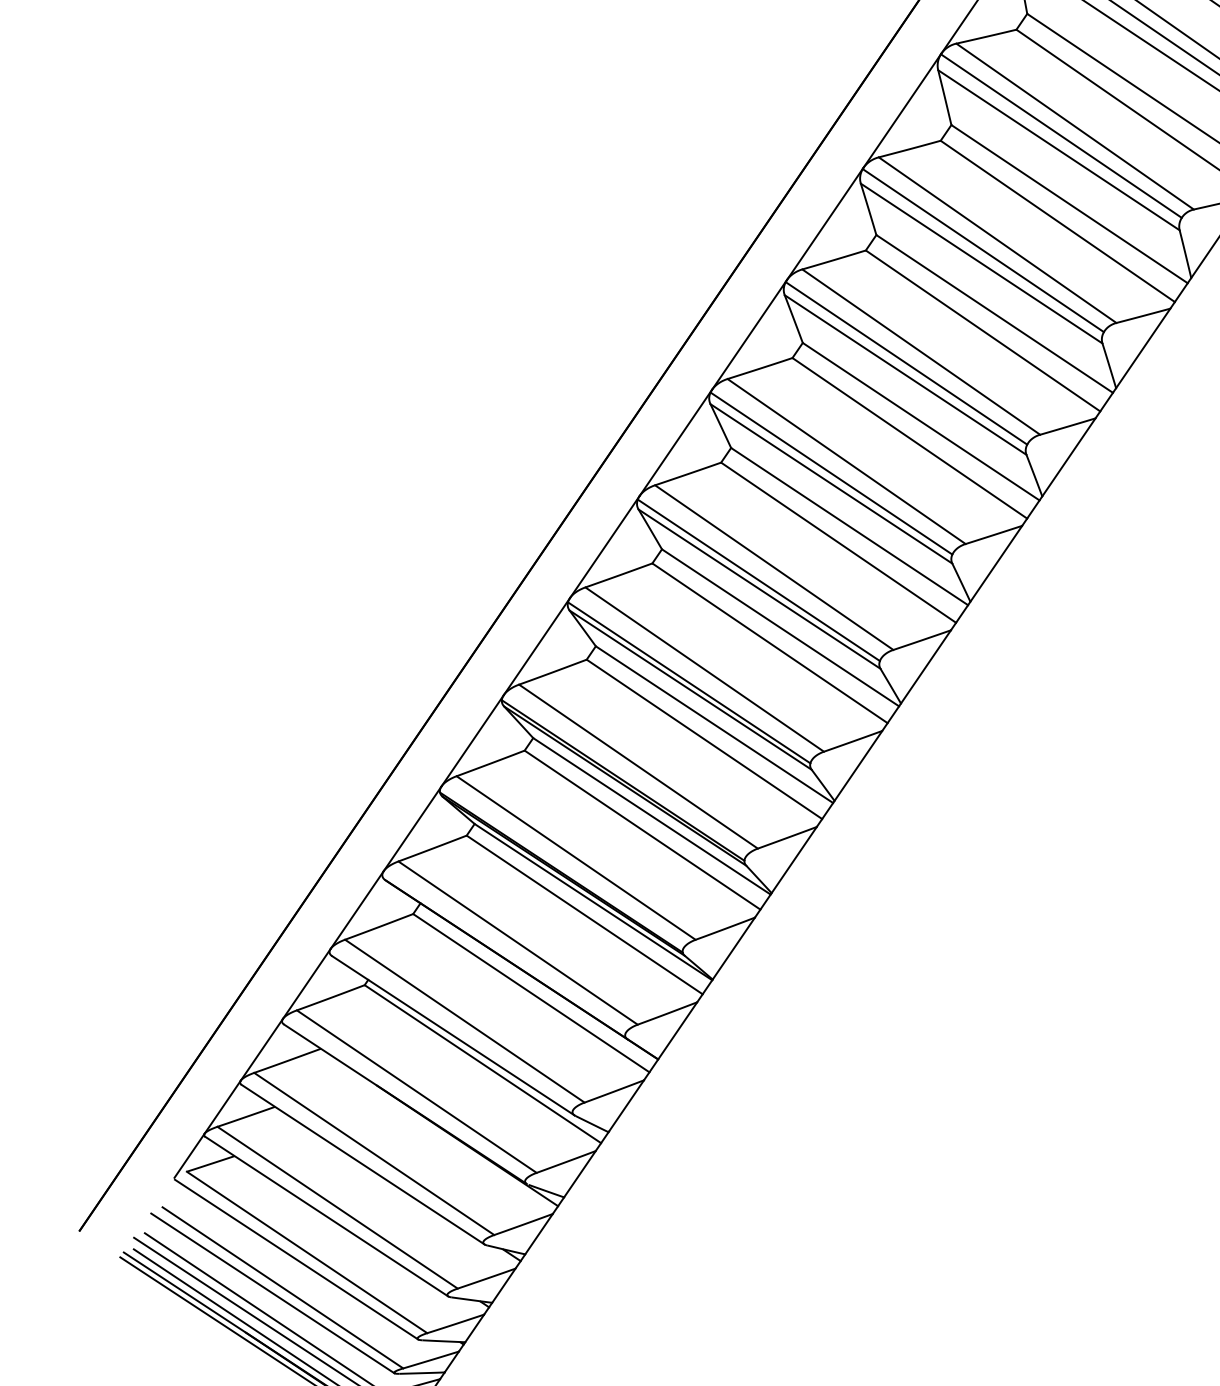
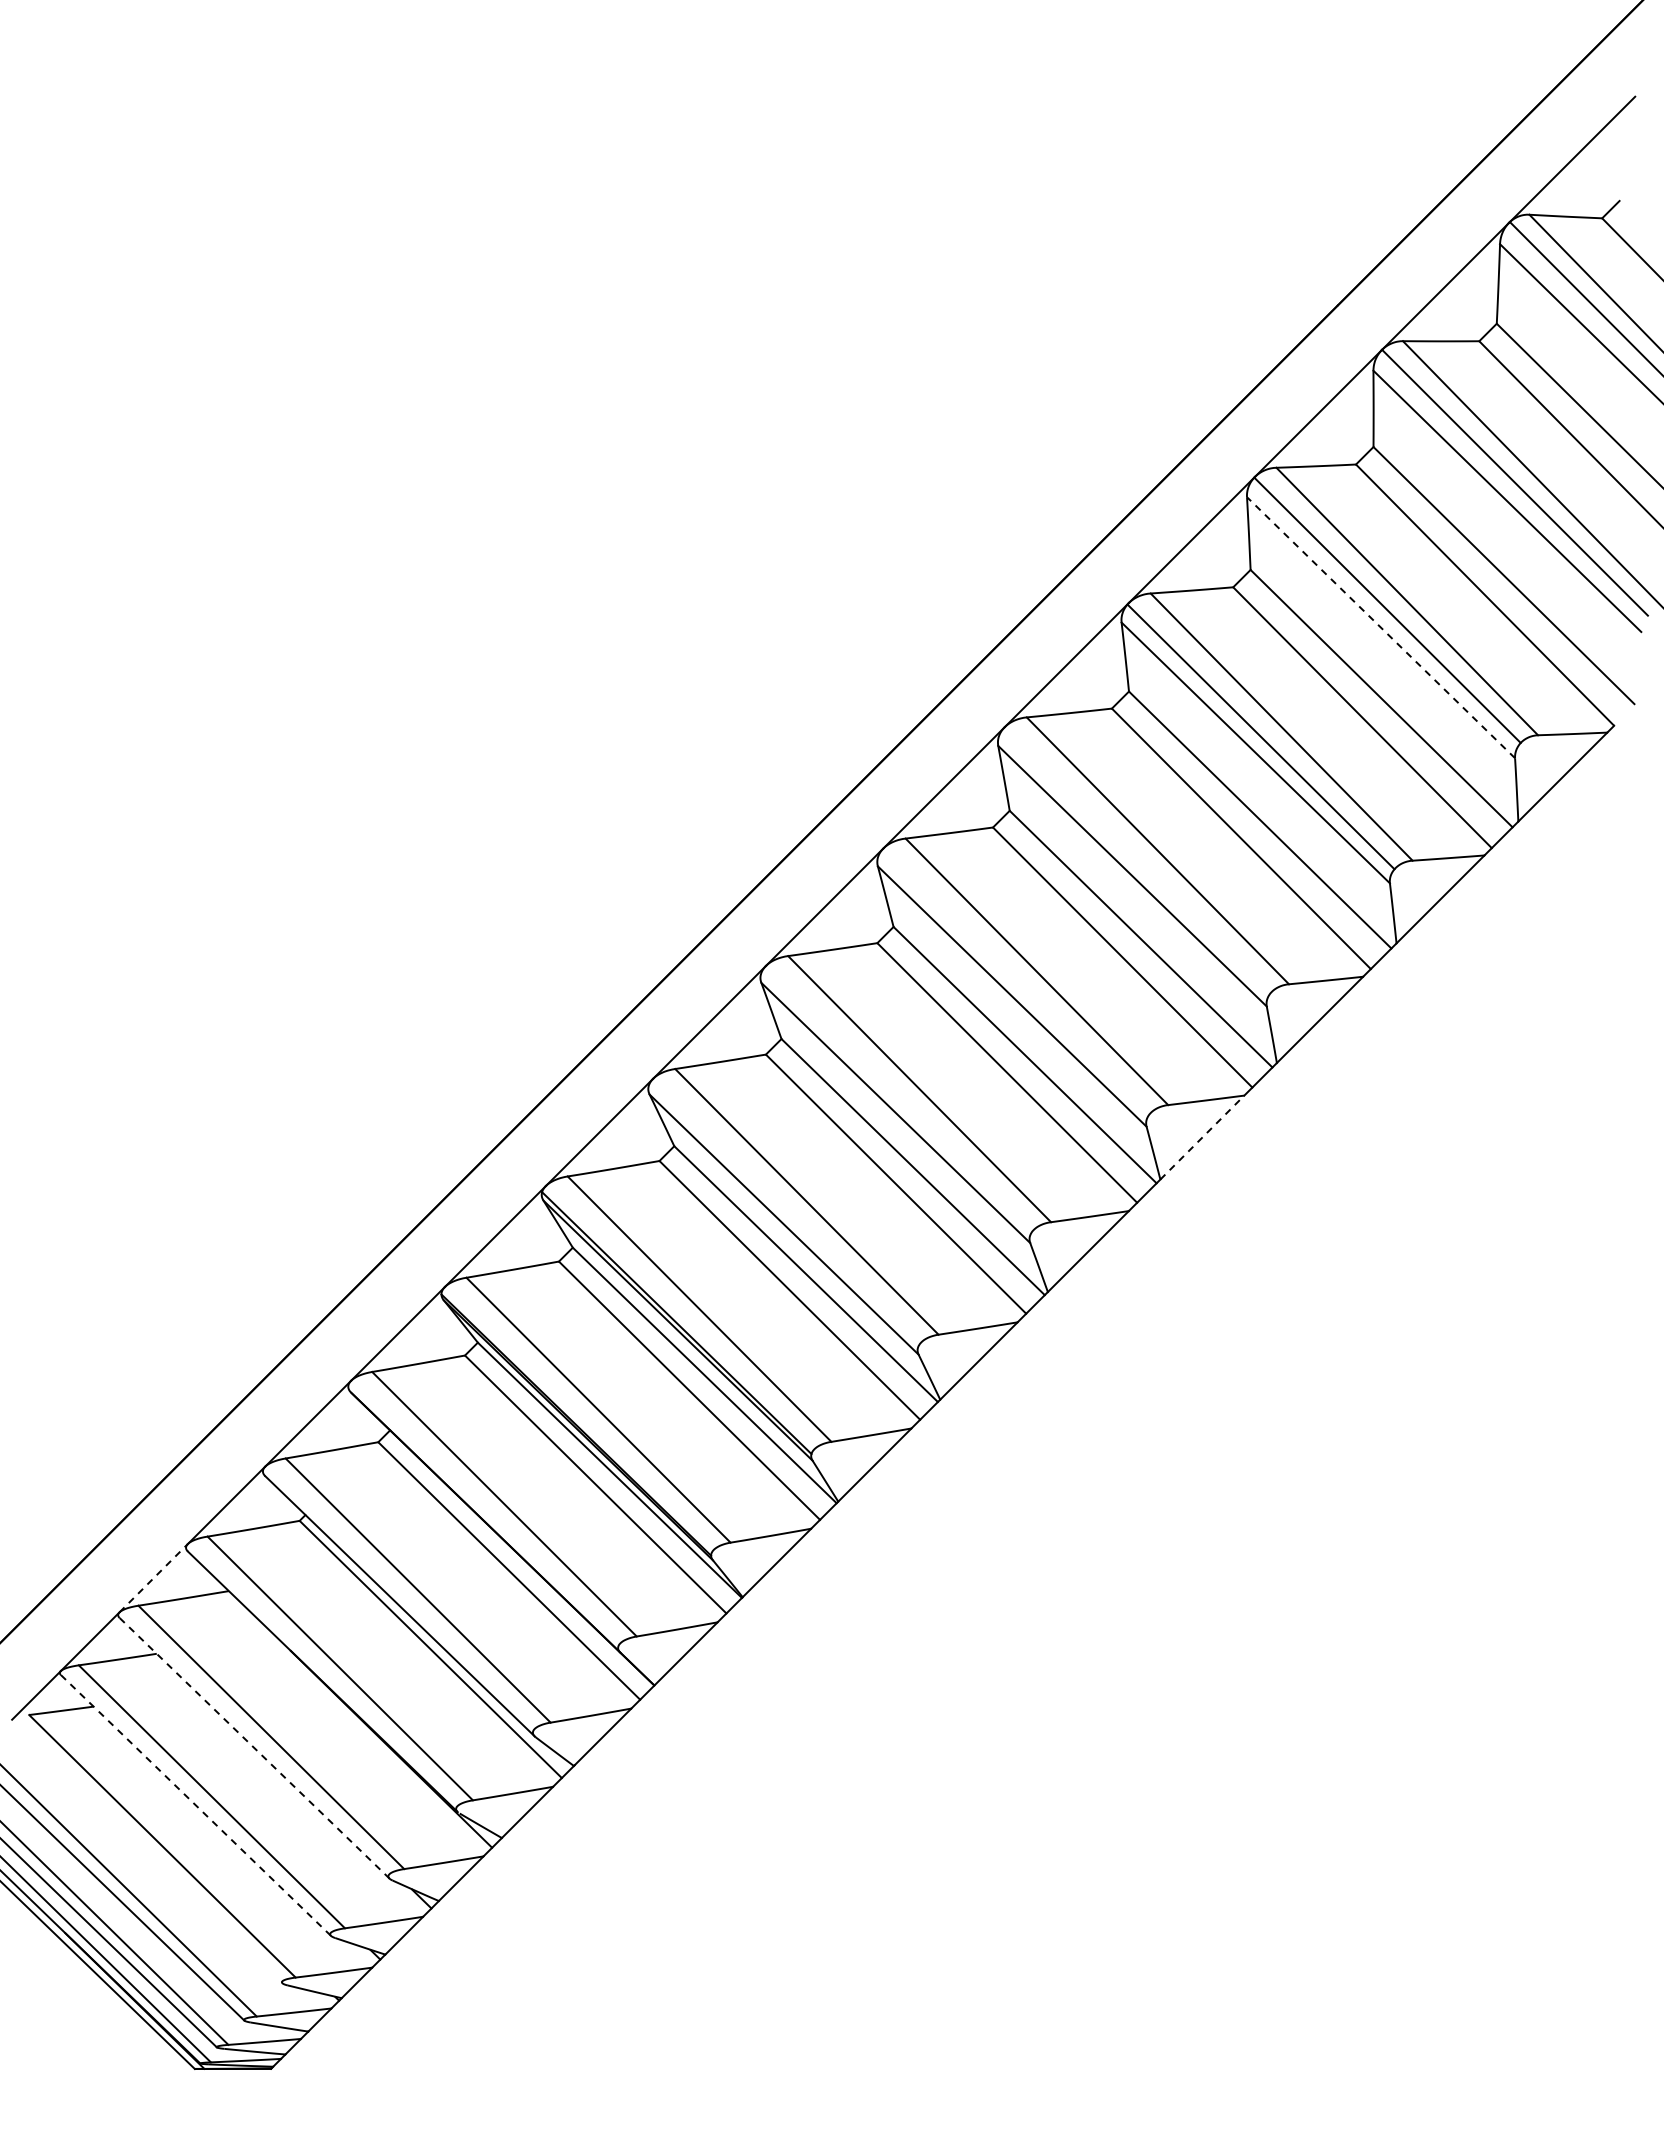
line: (1058, 150) -> (1380, 627), solid -> dashed
line: (906, 363) -> (1136, 861), removed
line: (831, 473) -> (1014, 983), removed
line: (996, 563) -> (1202, 1137), solid -> dashed
line: (758, 580) -> (896, 1101), removed
line: (688, 682) -> (783, 1214), removed
line: (262, 1049) -> (154, 1577), solid -> dashed
line: (363, 1164) -> (254, 1748), solid -> dashed
line: (326, 1216) -> (195, 1805), solid -> dashed
line: (296, 1259) -> (147, 1852), removed

